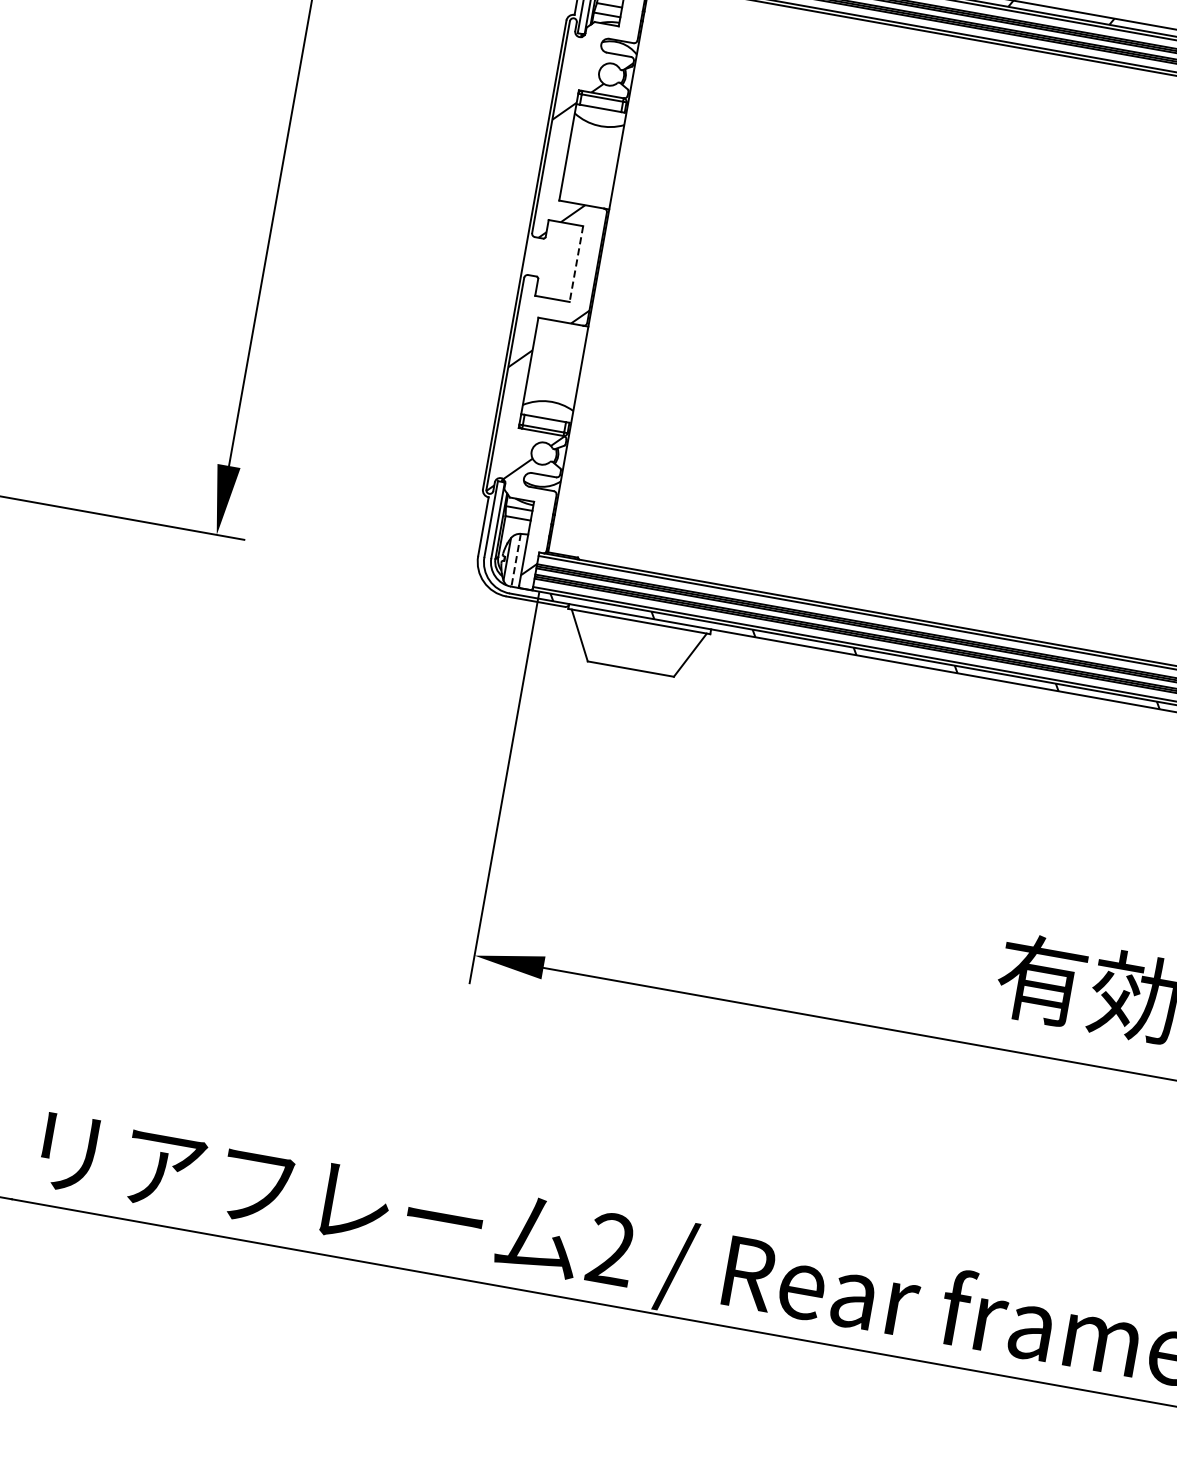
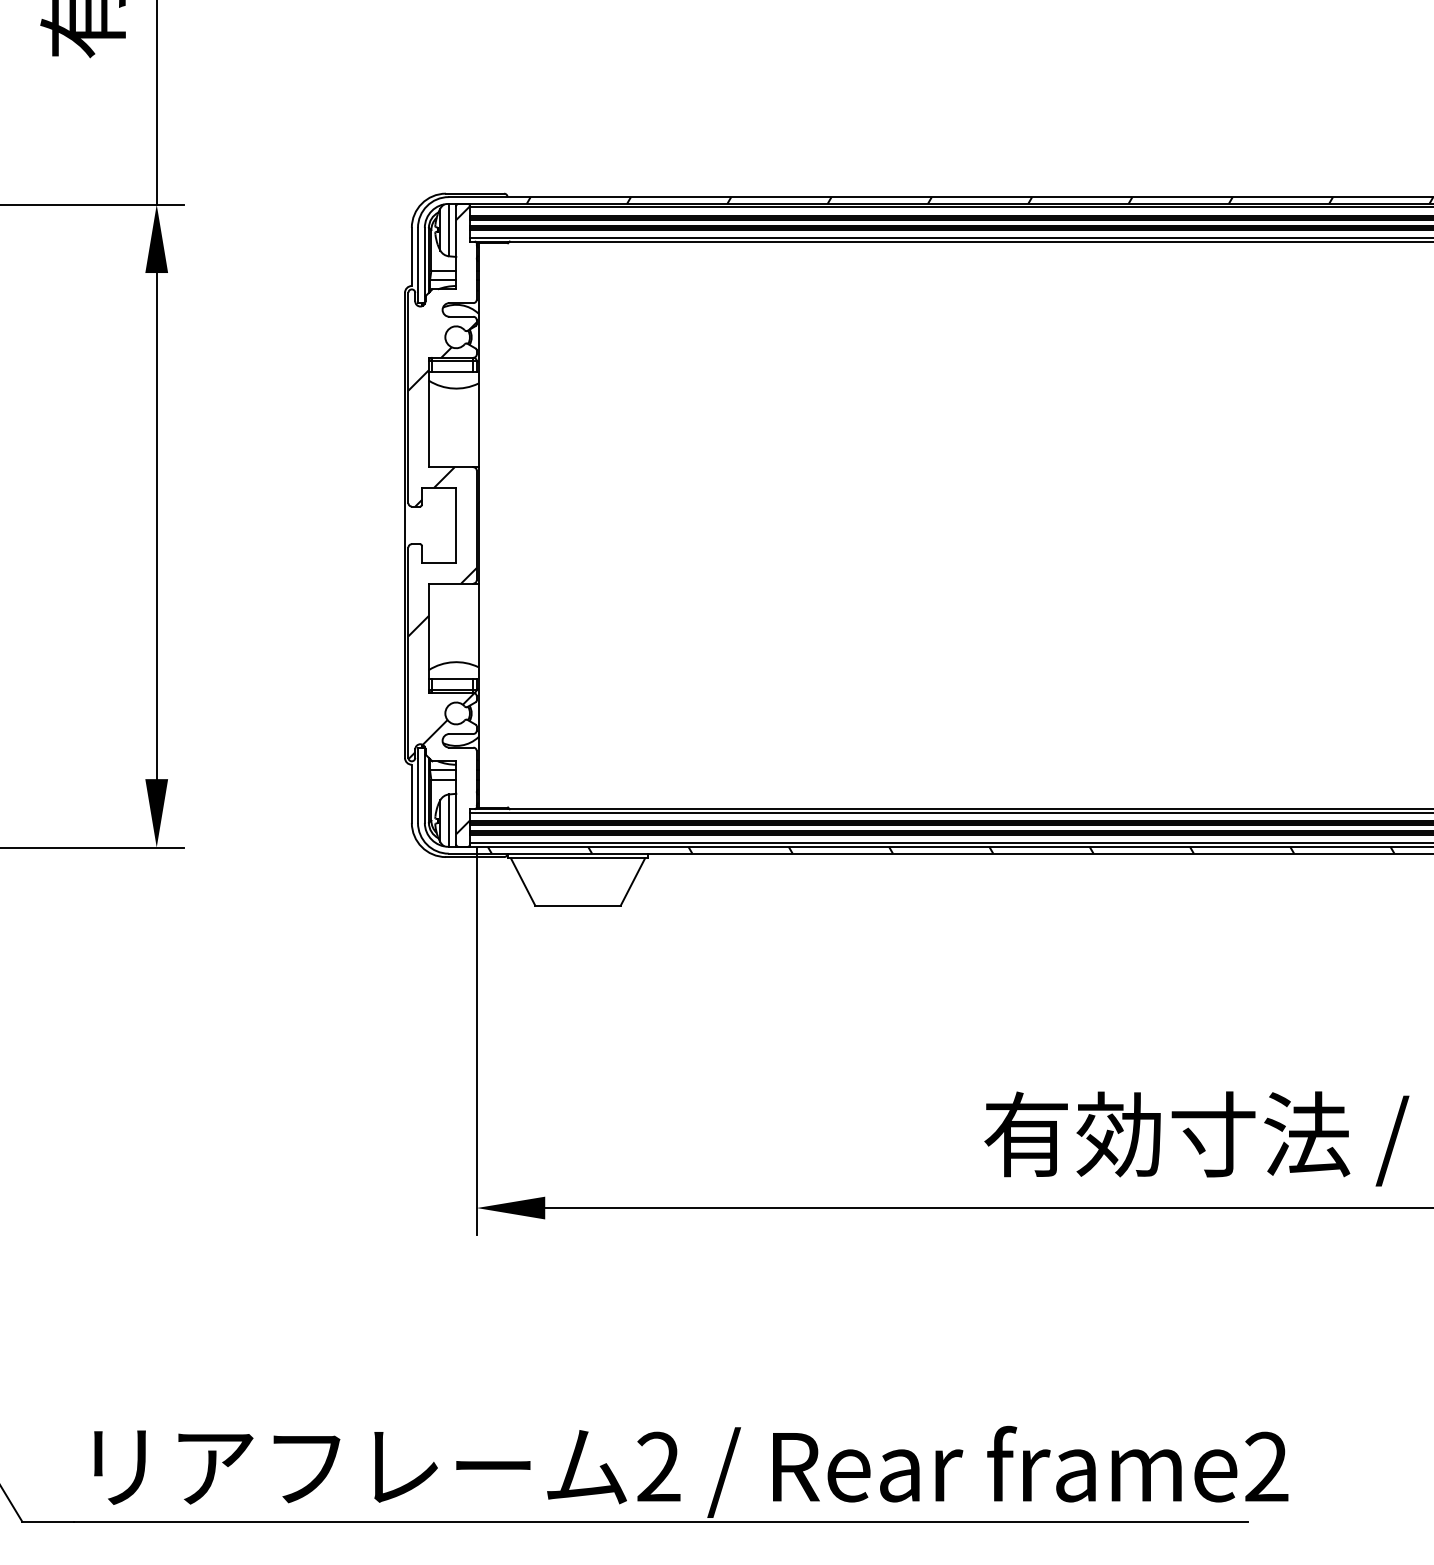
line: (576, 264) -> (456, 525), dashed -> solid
line: (516, 561) -> (449, 821), dashed -> solid

